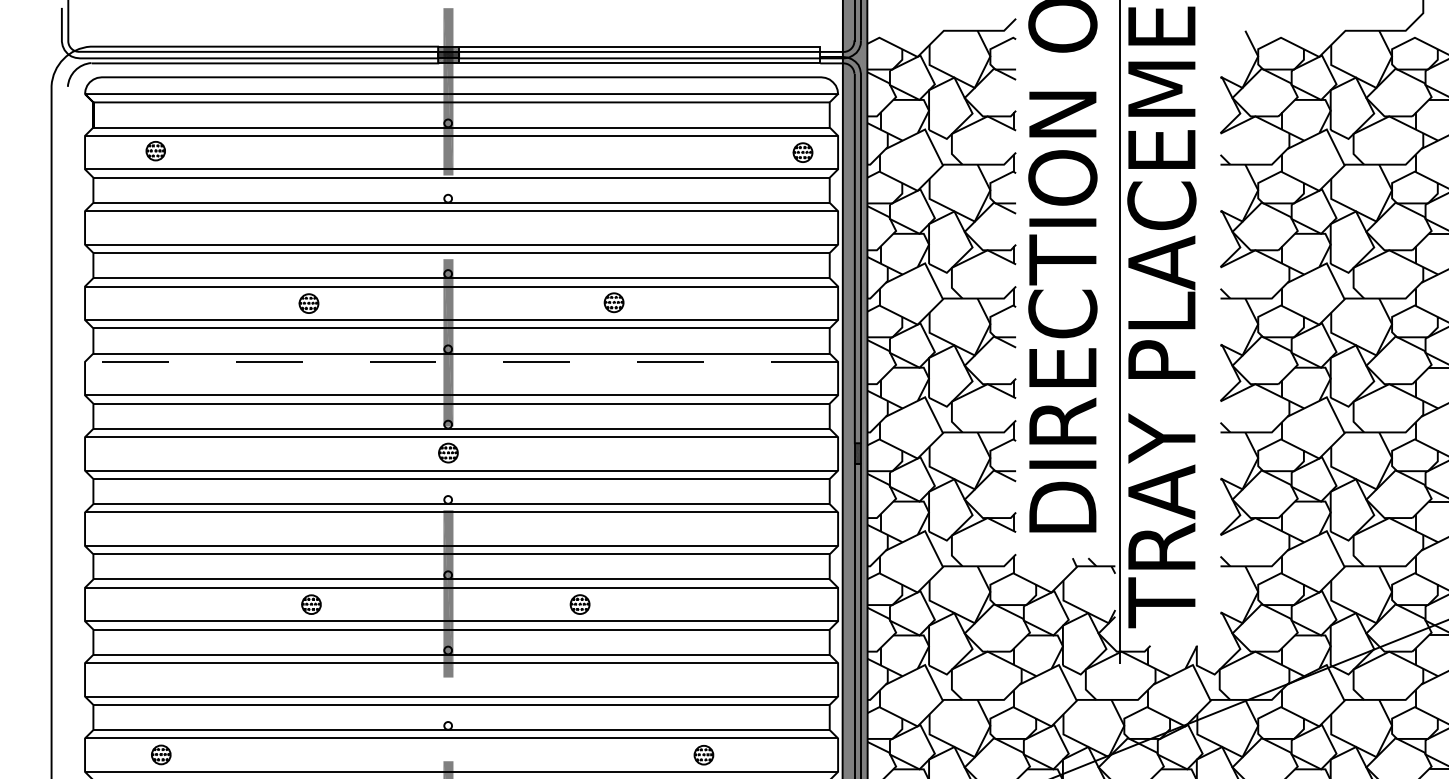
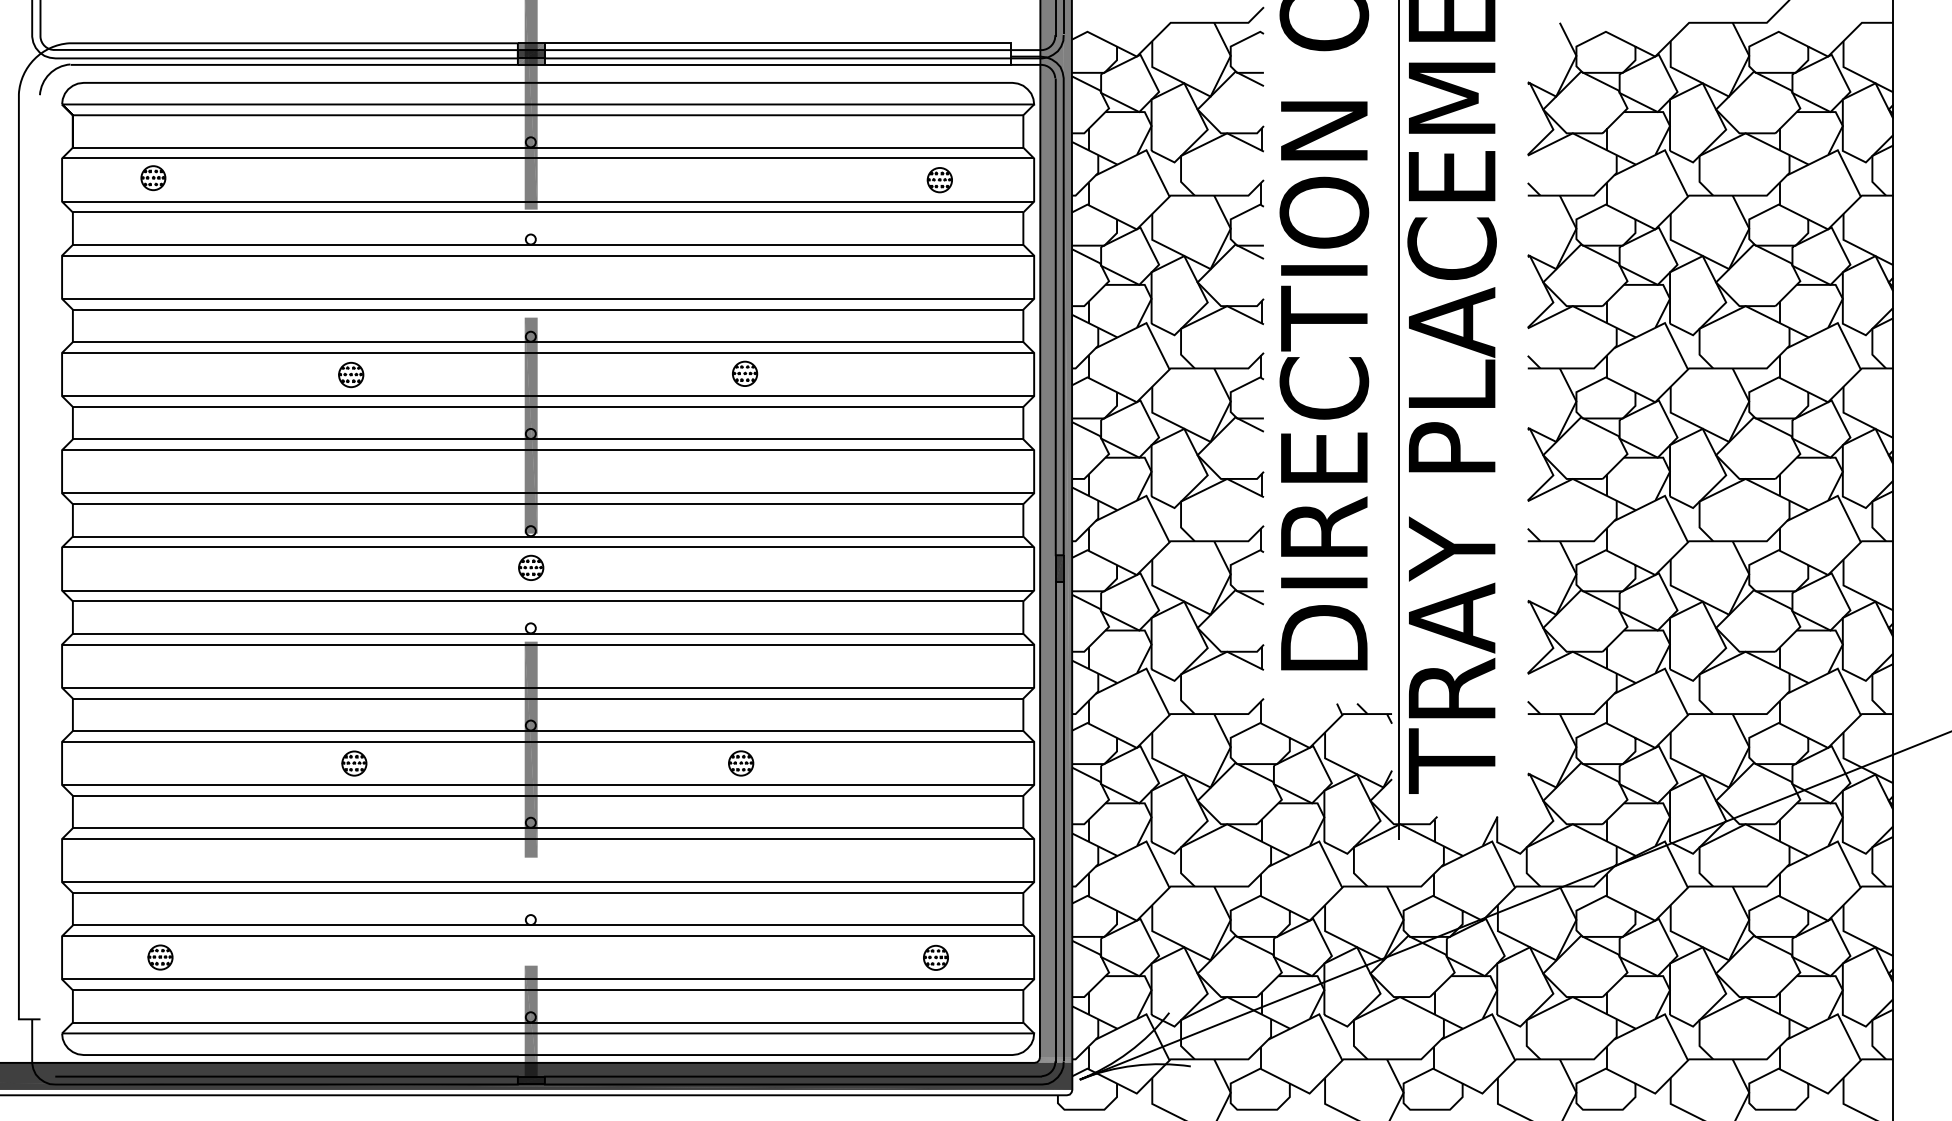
part: (802, 152) -> (939, 180), moved
line: (461, 362) -> (547, 450), dashed -> solid
part: (580, 604) -> (741, 763), moved
part: (703, 754) -> (935, 957), moved

